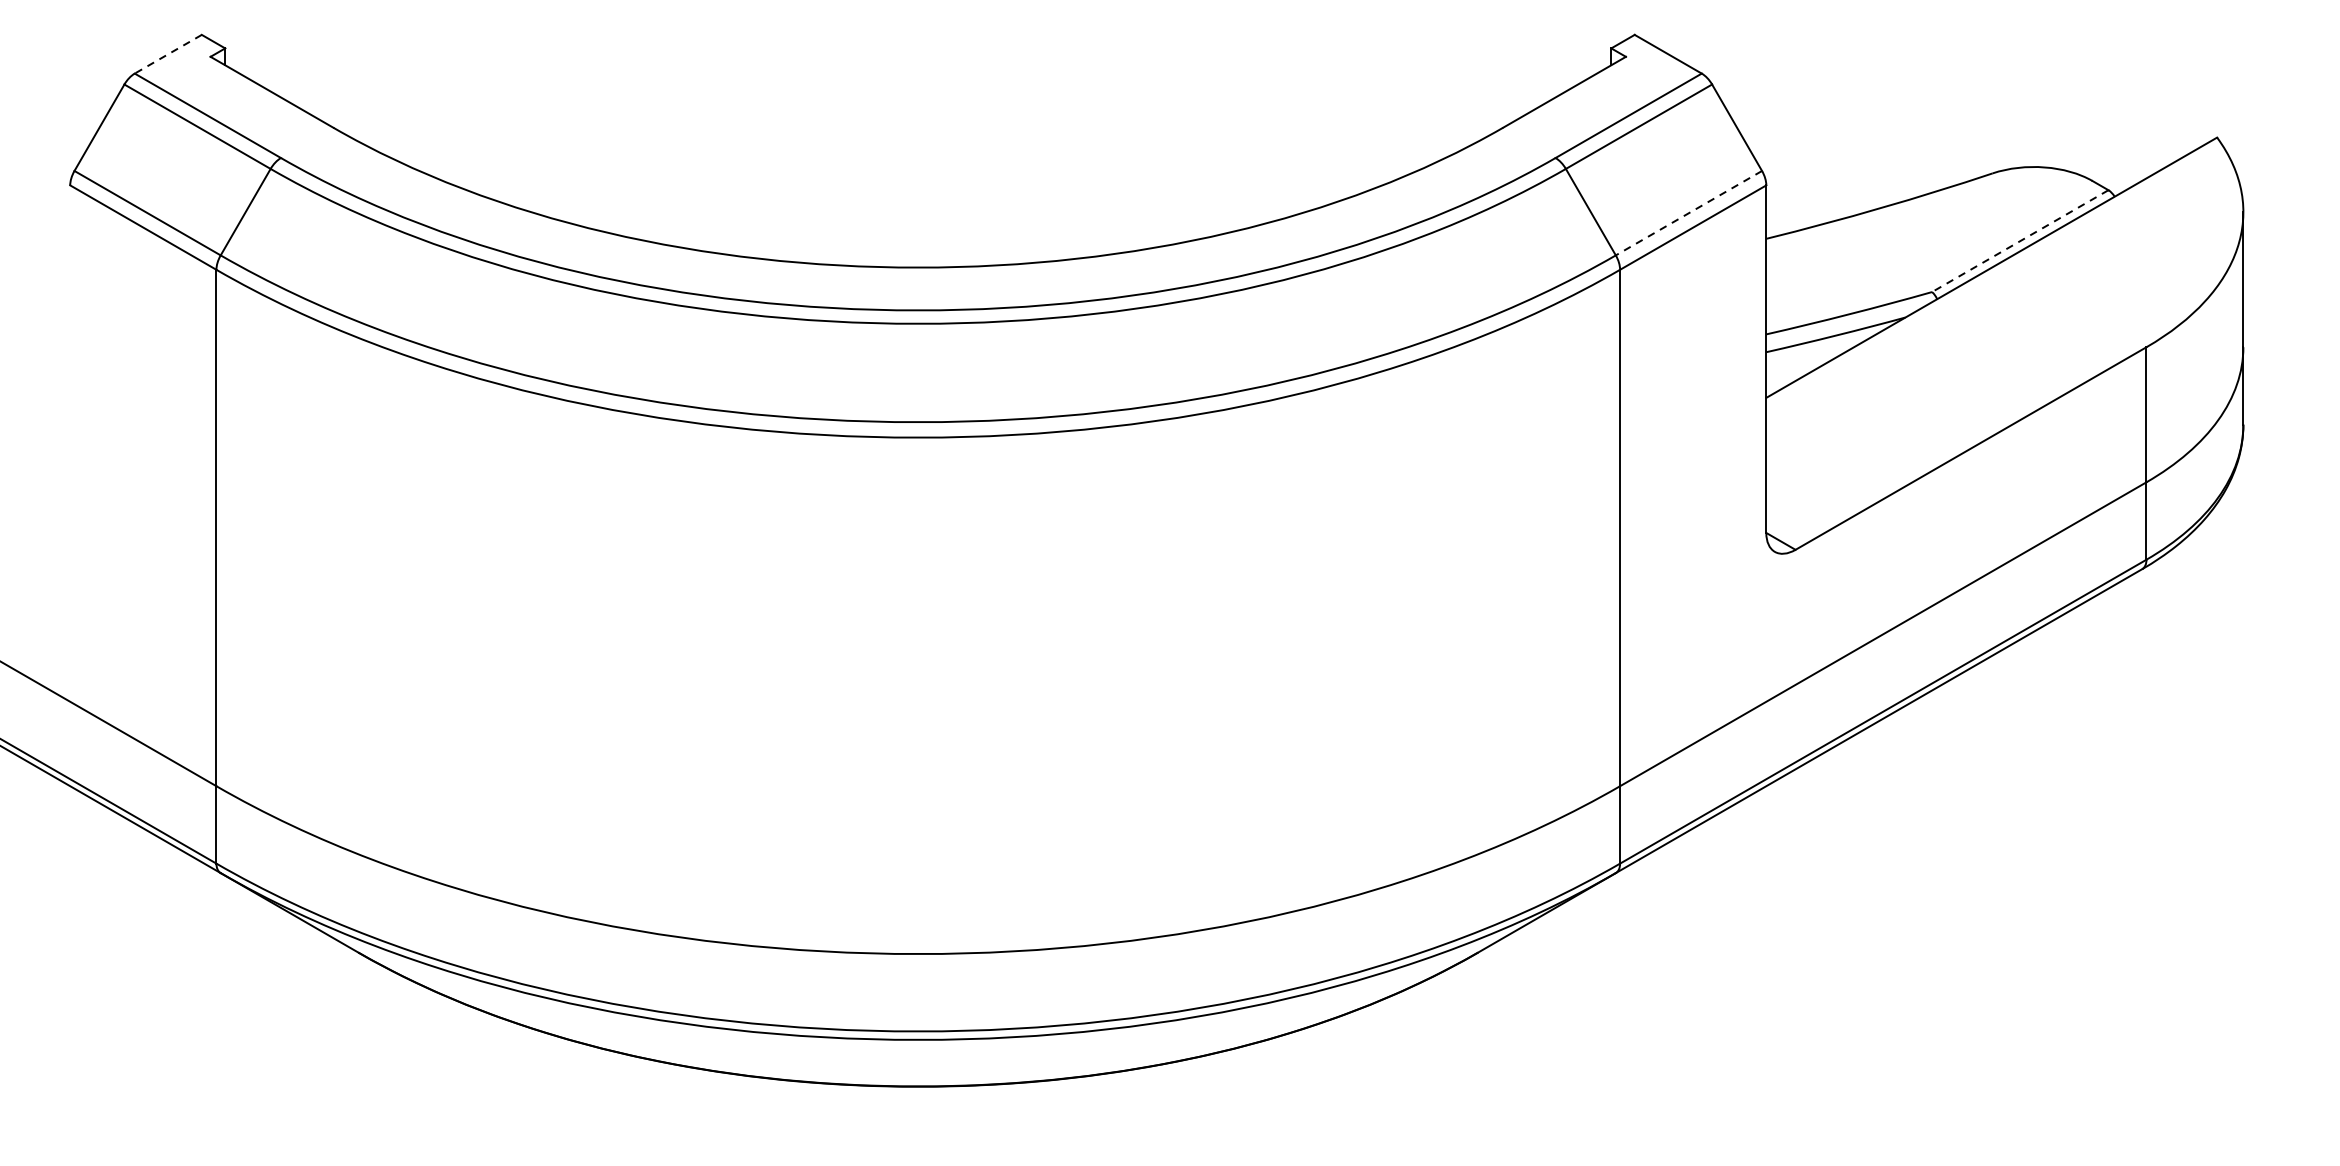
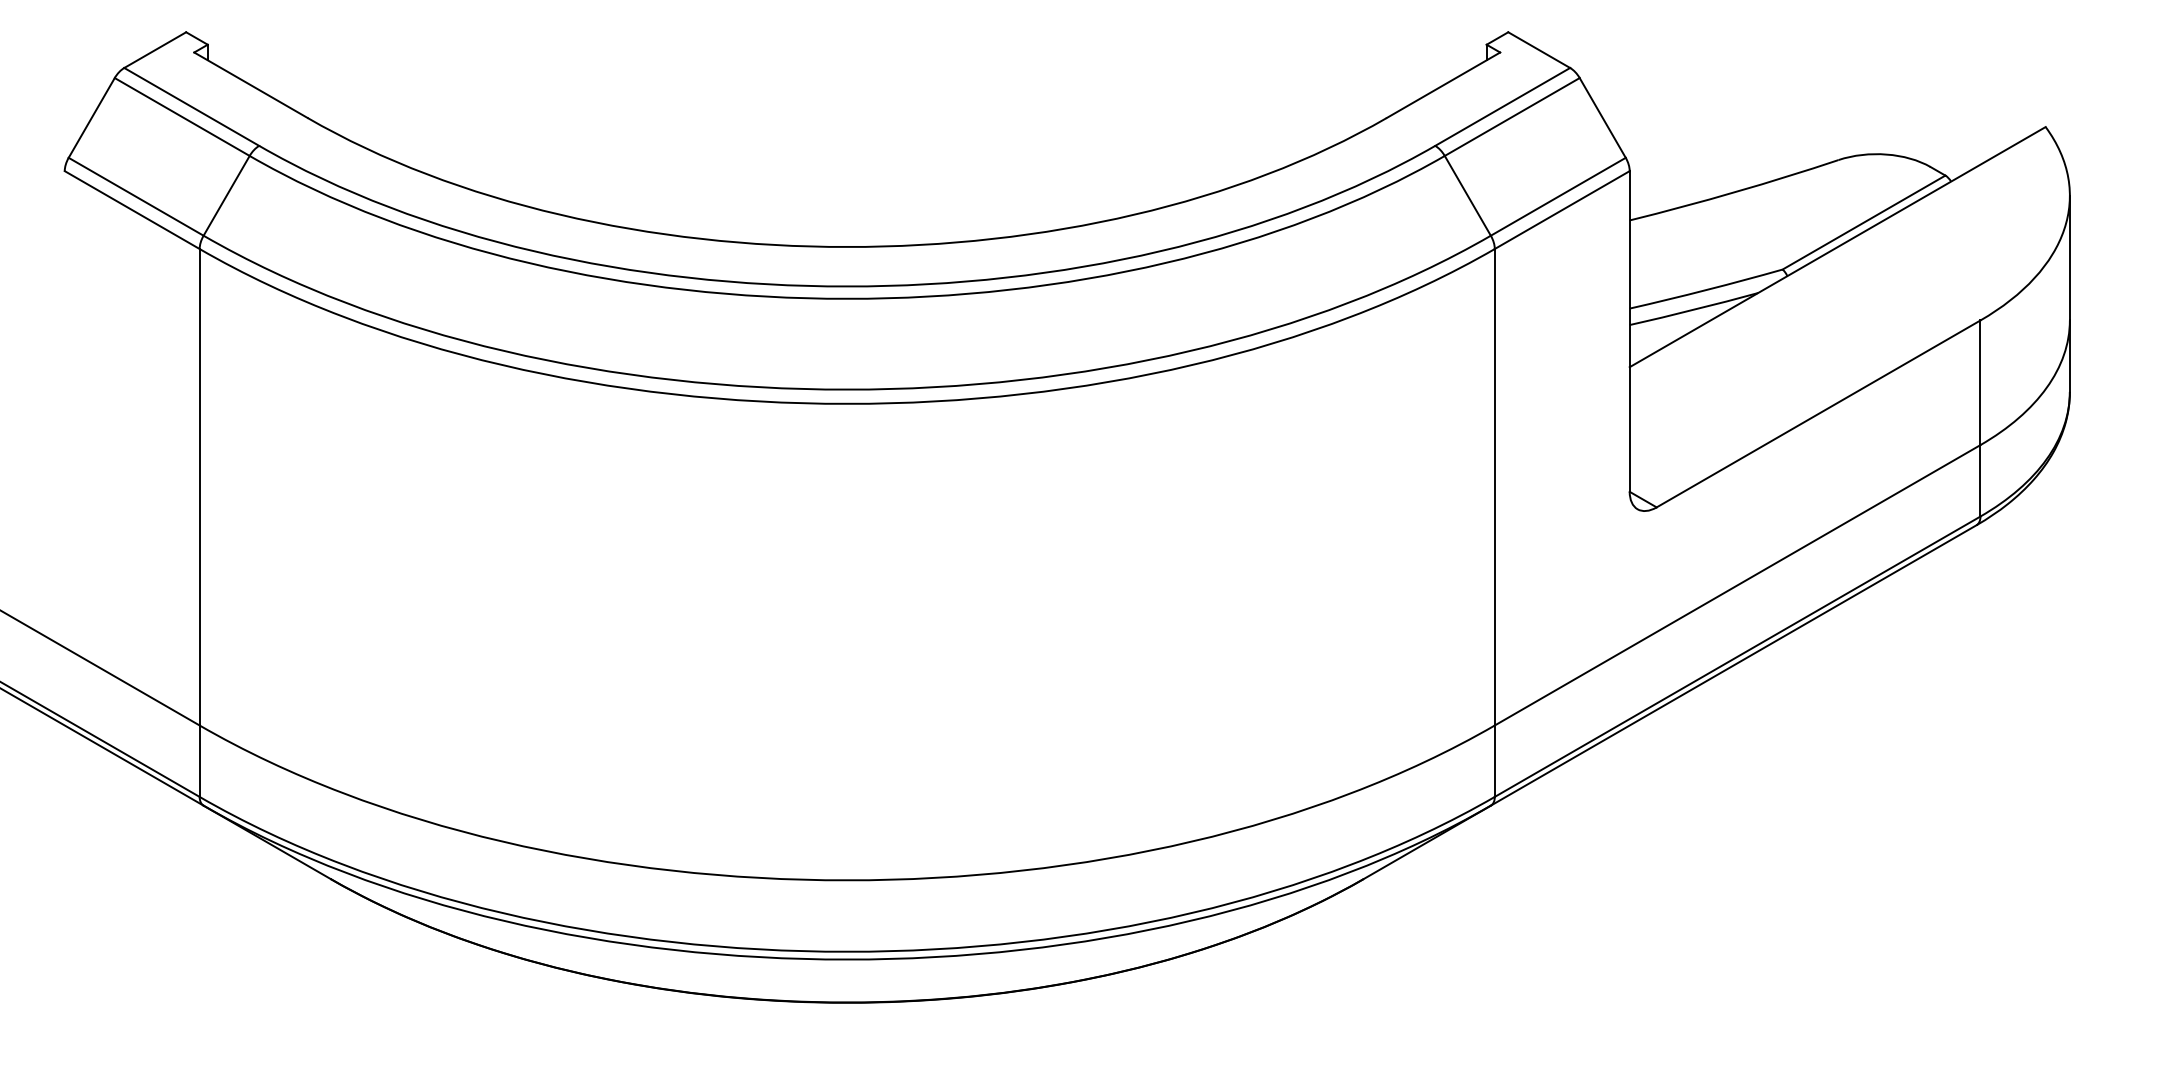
line: (168, 54) -> (155, 50), dashed -> solid
line: (1689, 212) -> (1558, 196), dashed -> solid
line: (2020, 241) -> (1864, 222), dashed -> solid

